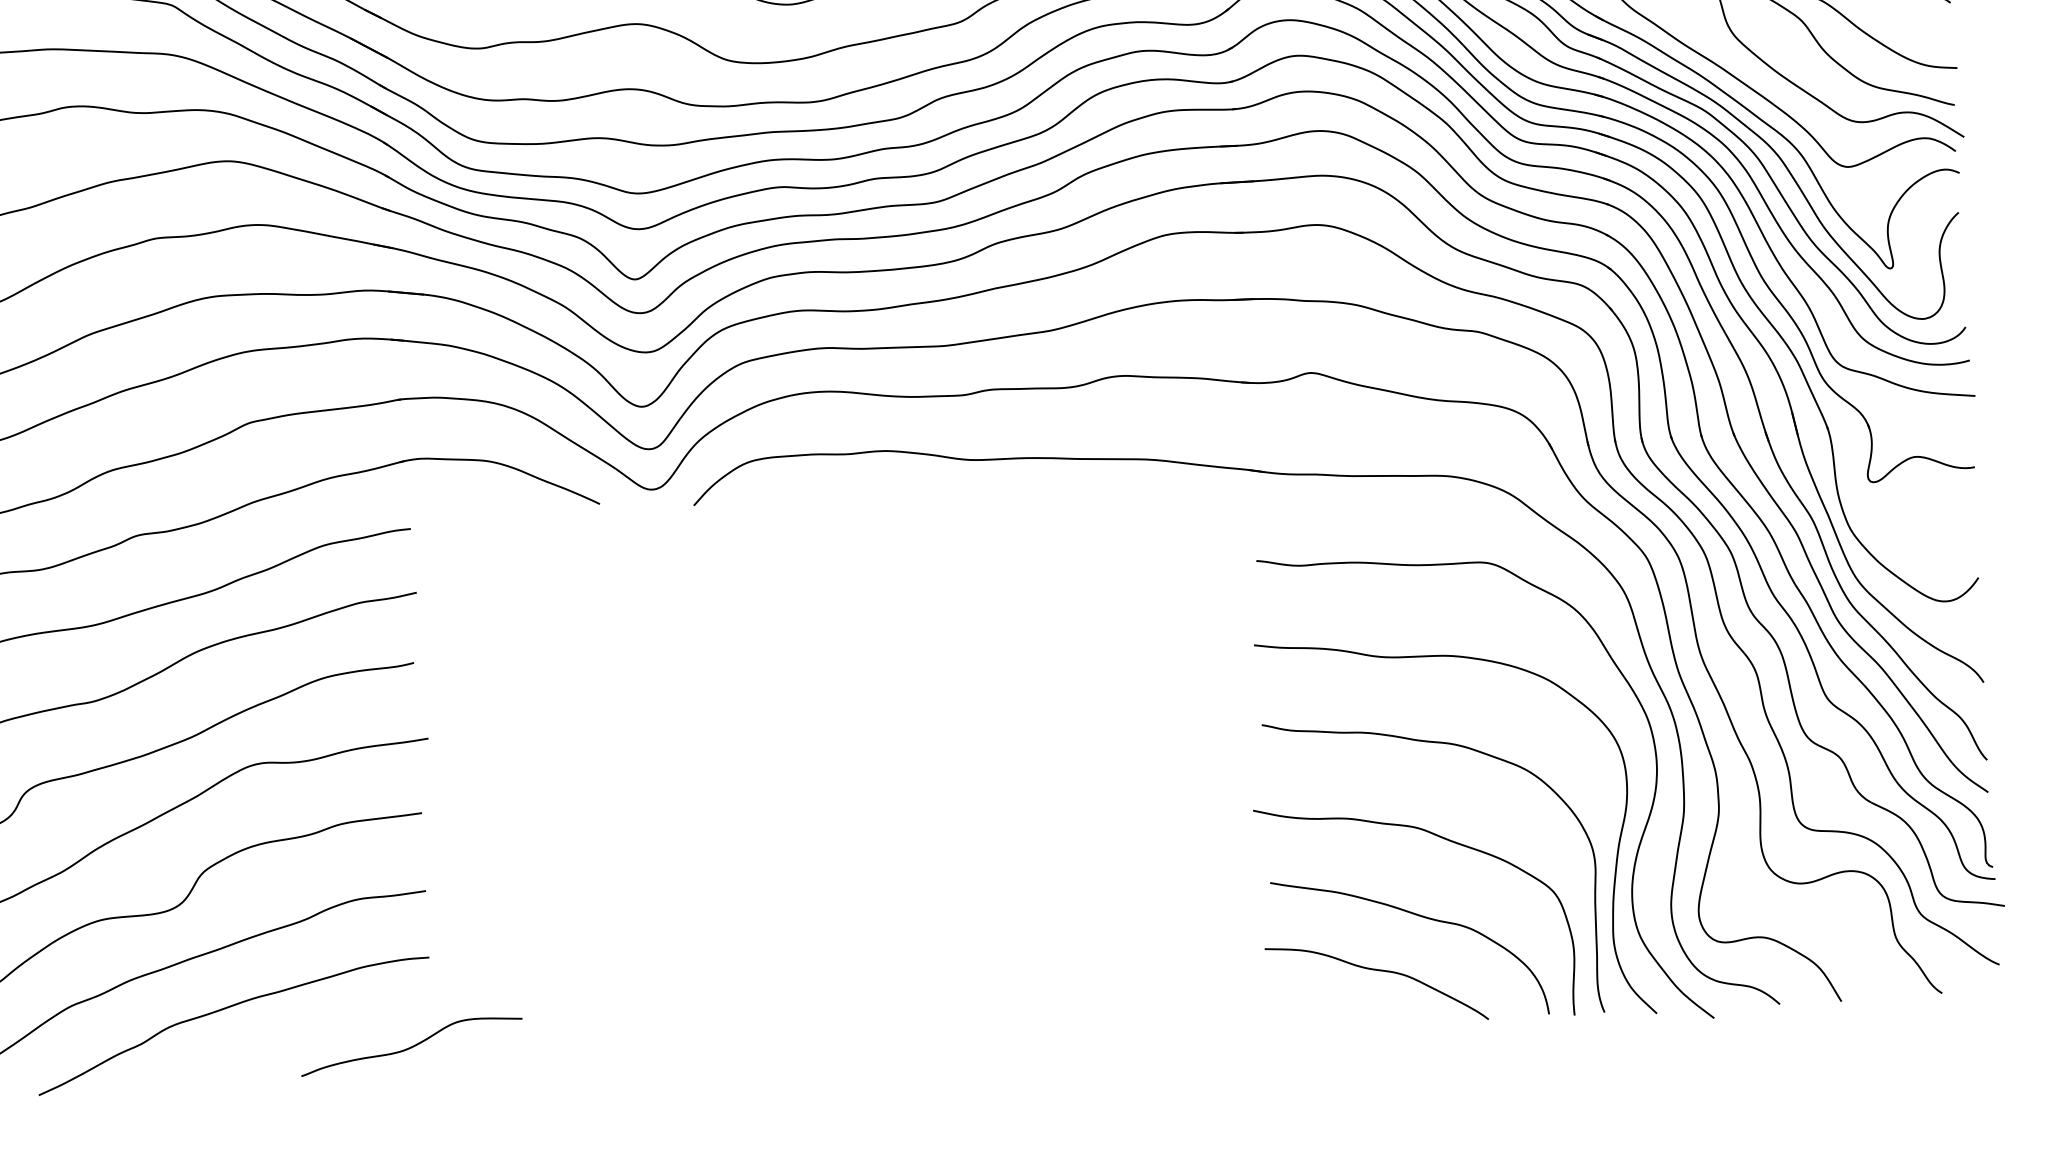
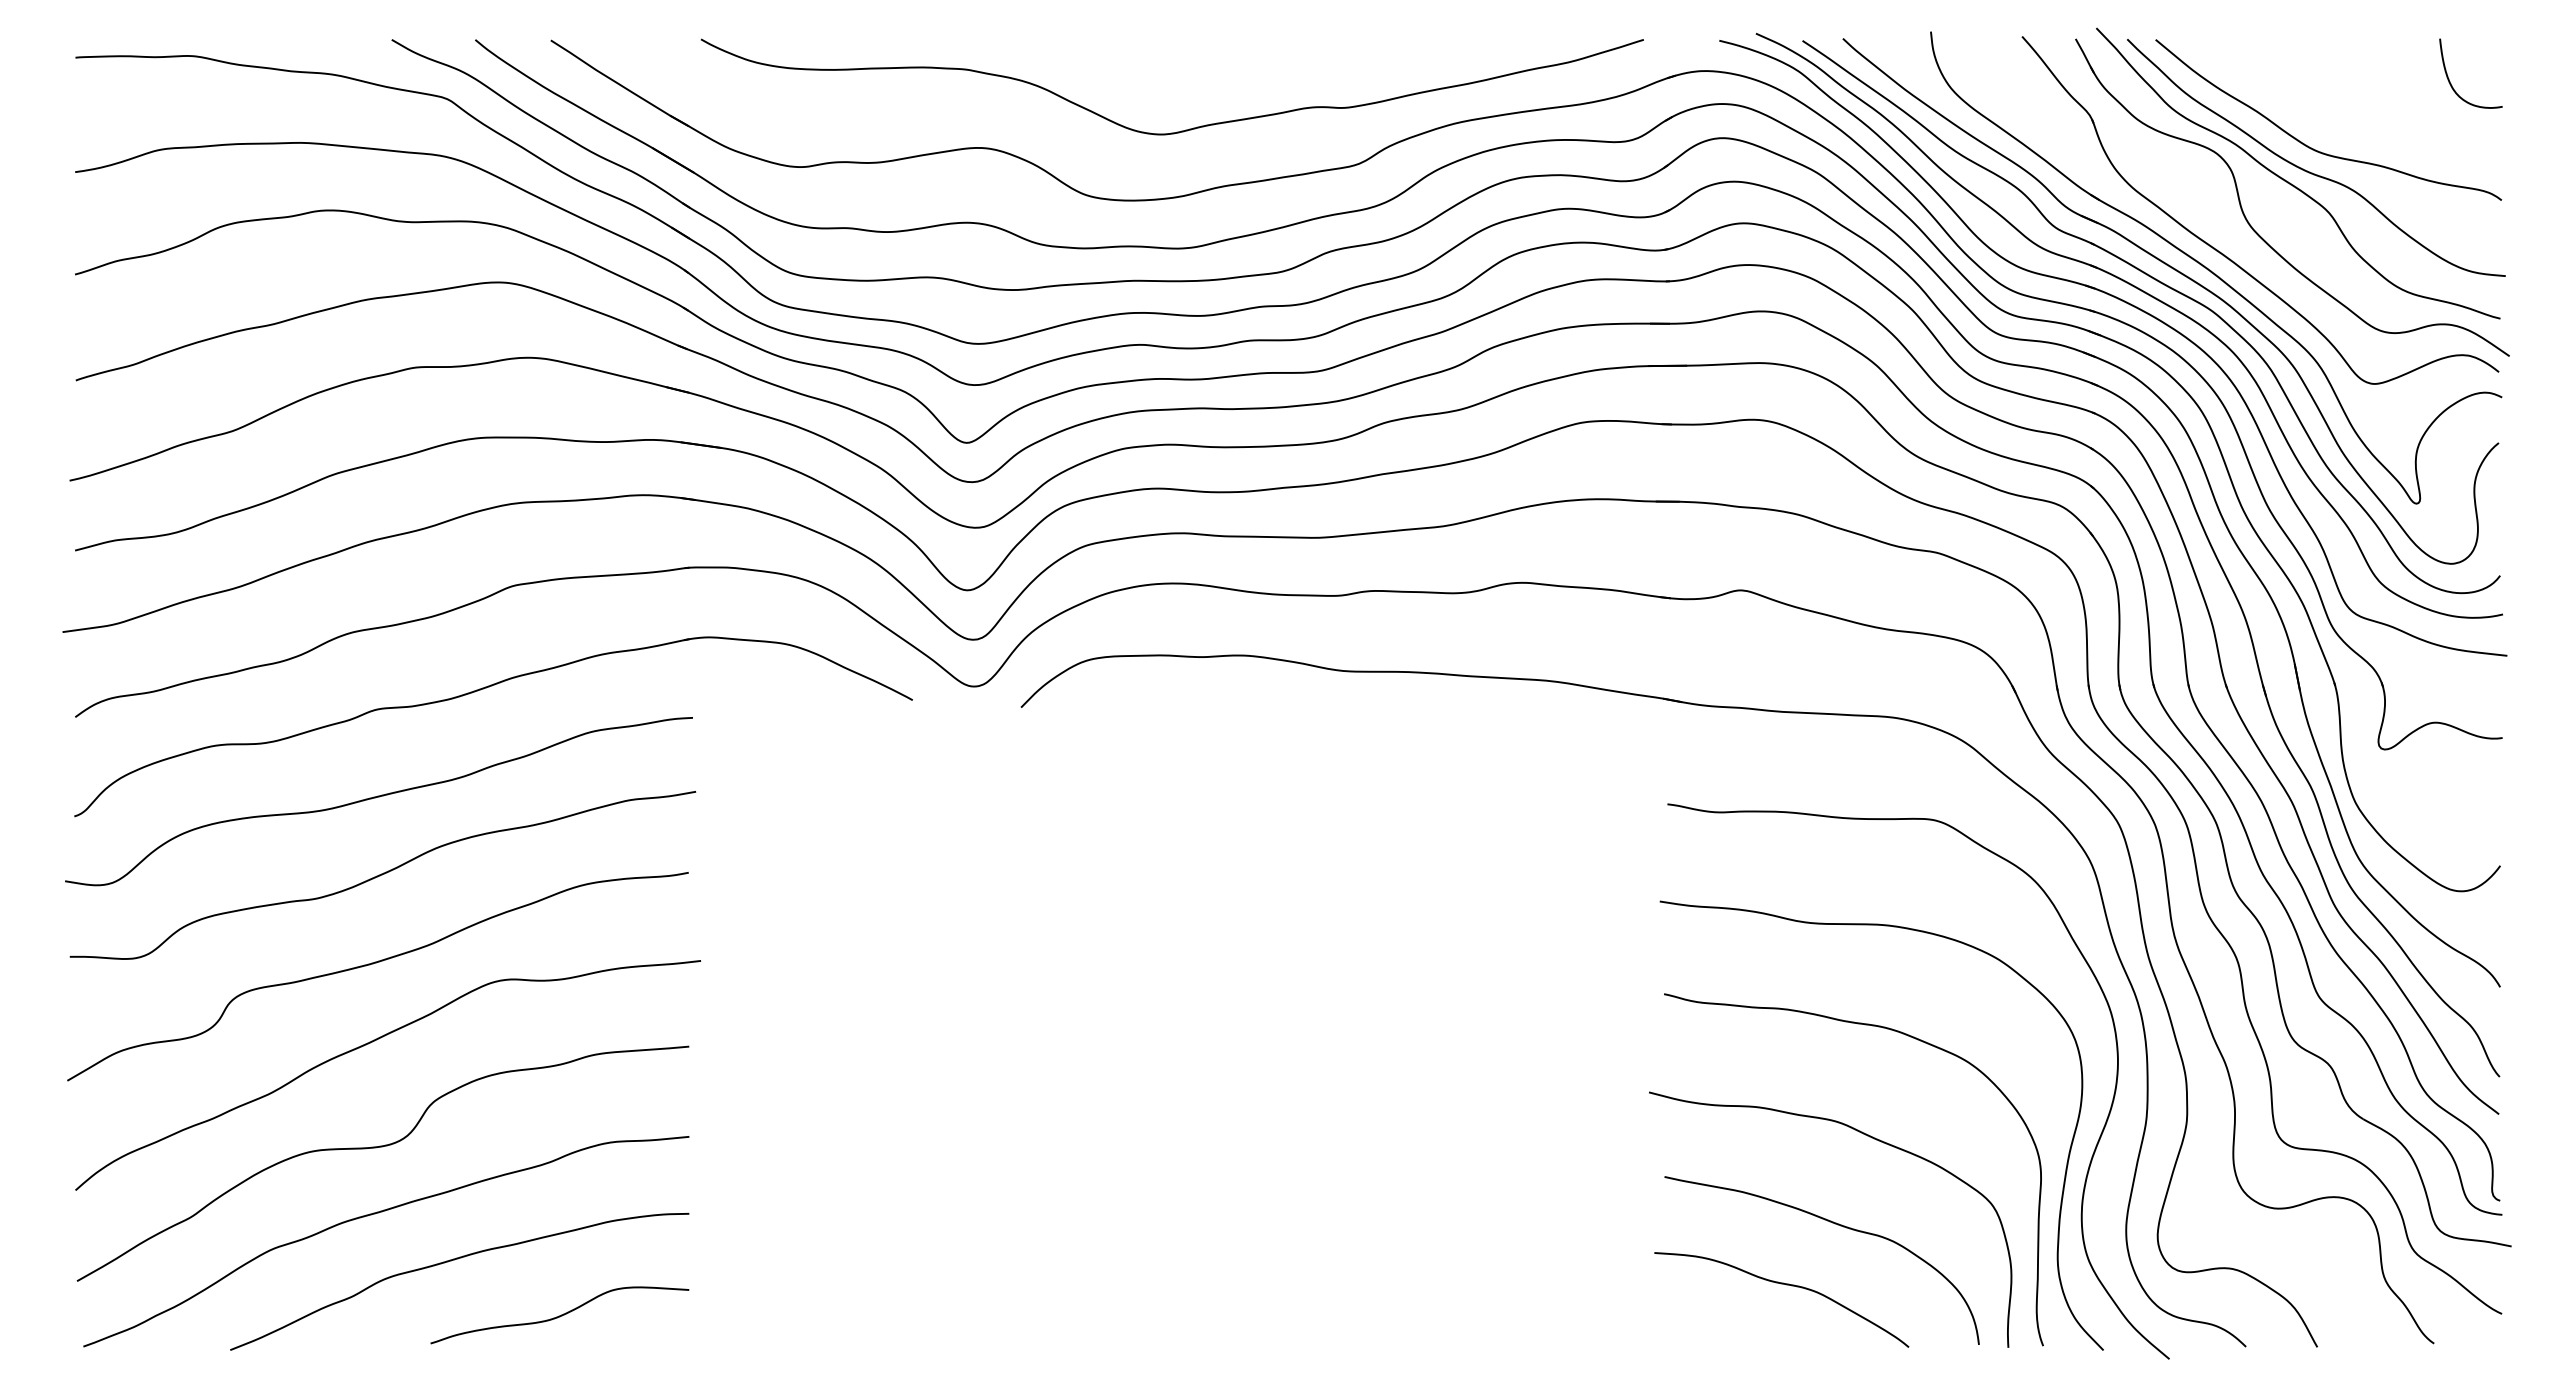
curve: (411, 1046) -> (559, 1315), moved

